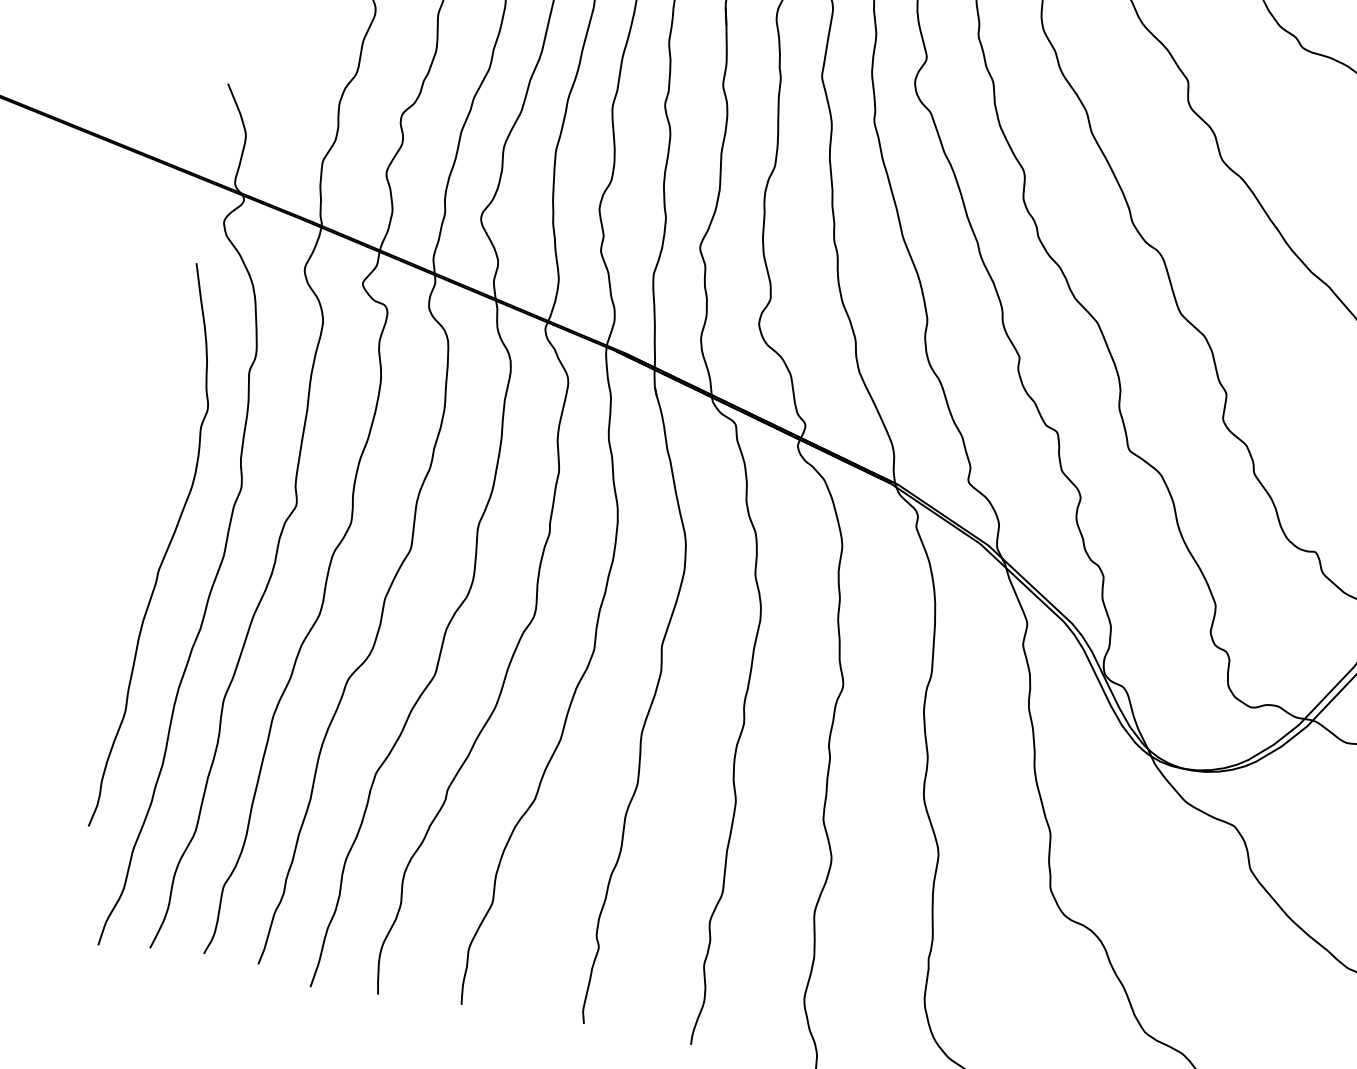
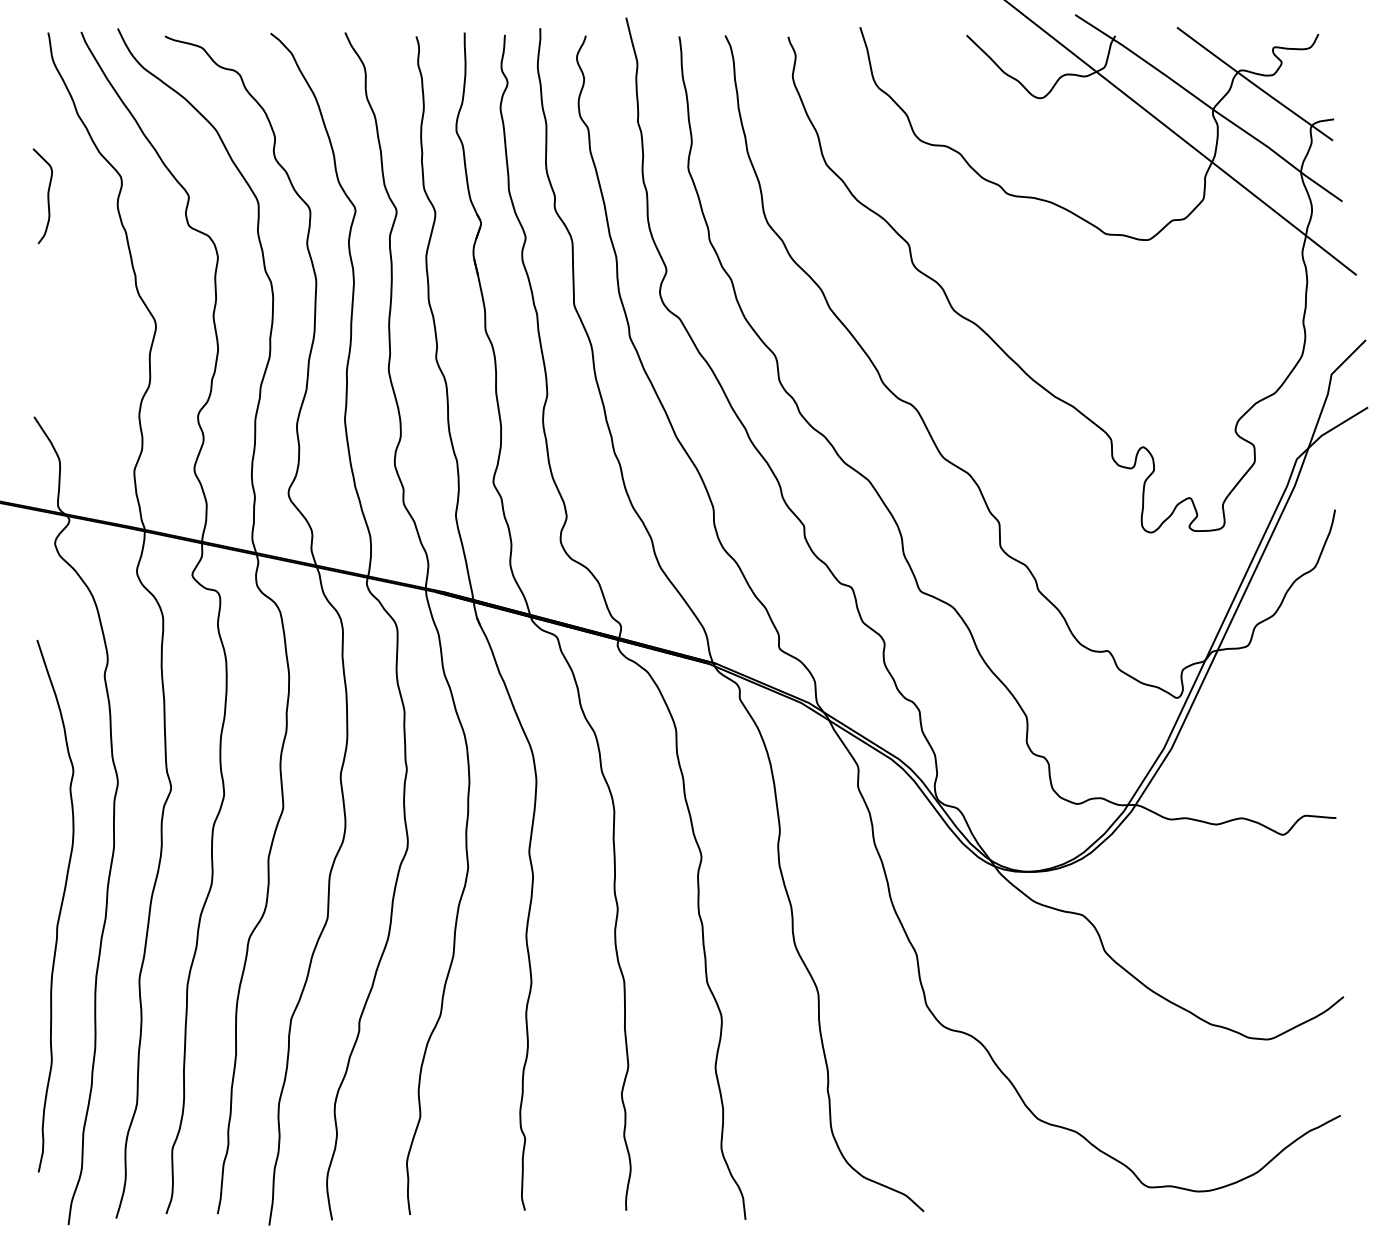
curve: (166, 549) -> (60, 906), moved

